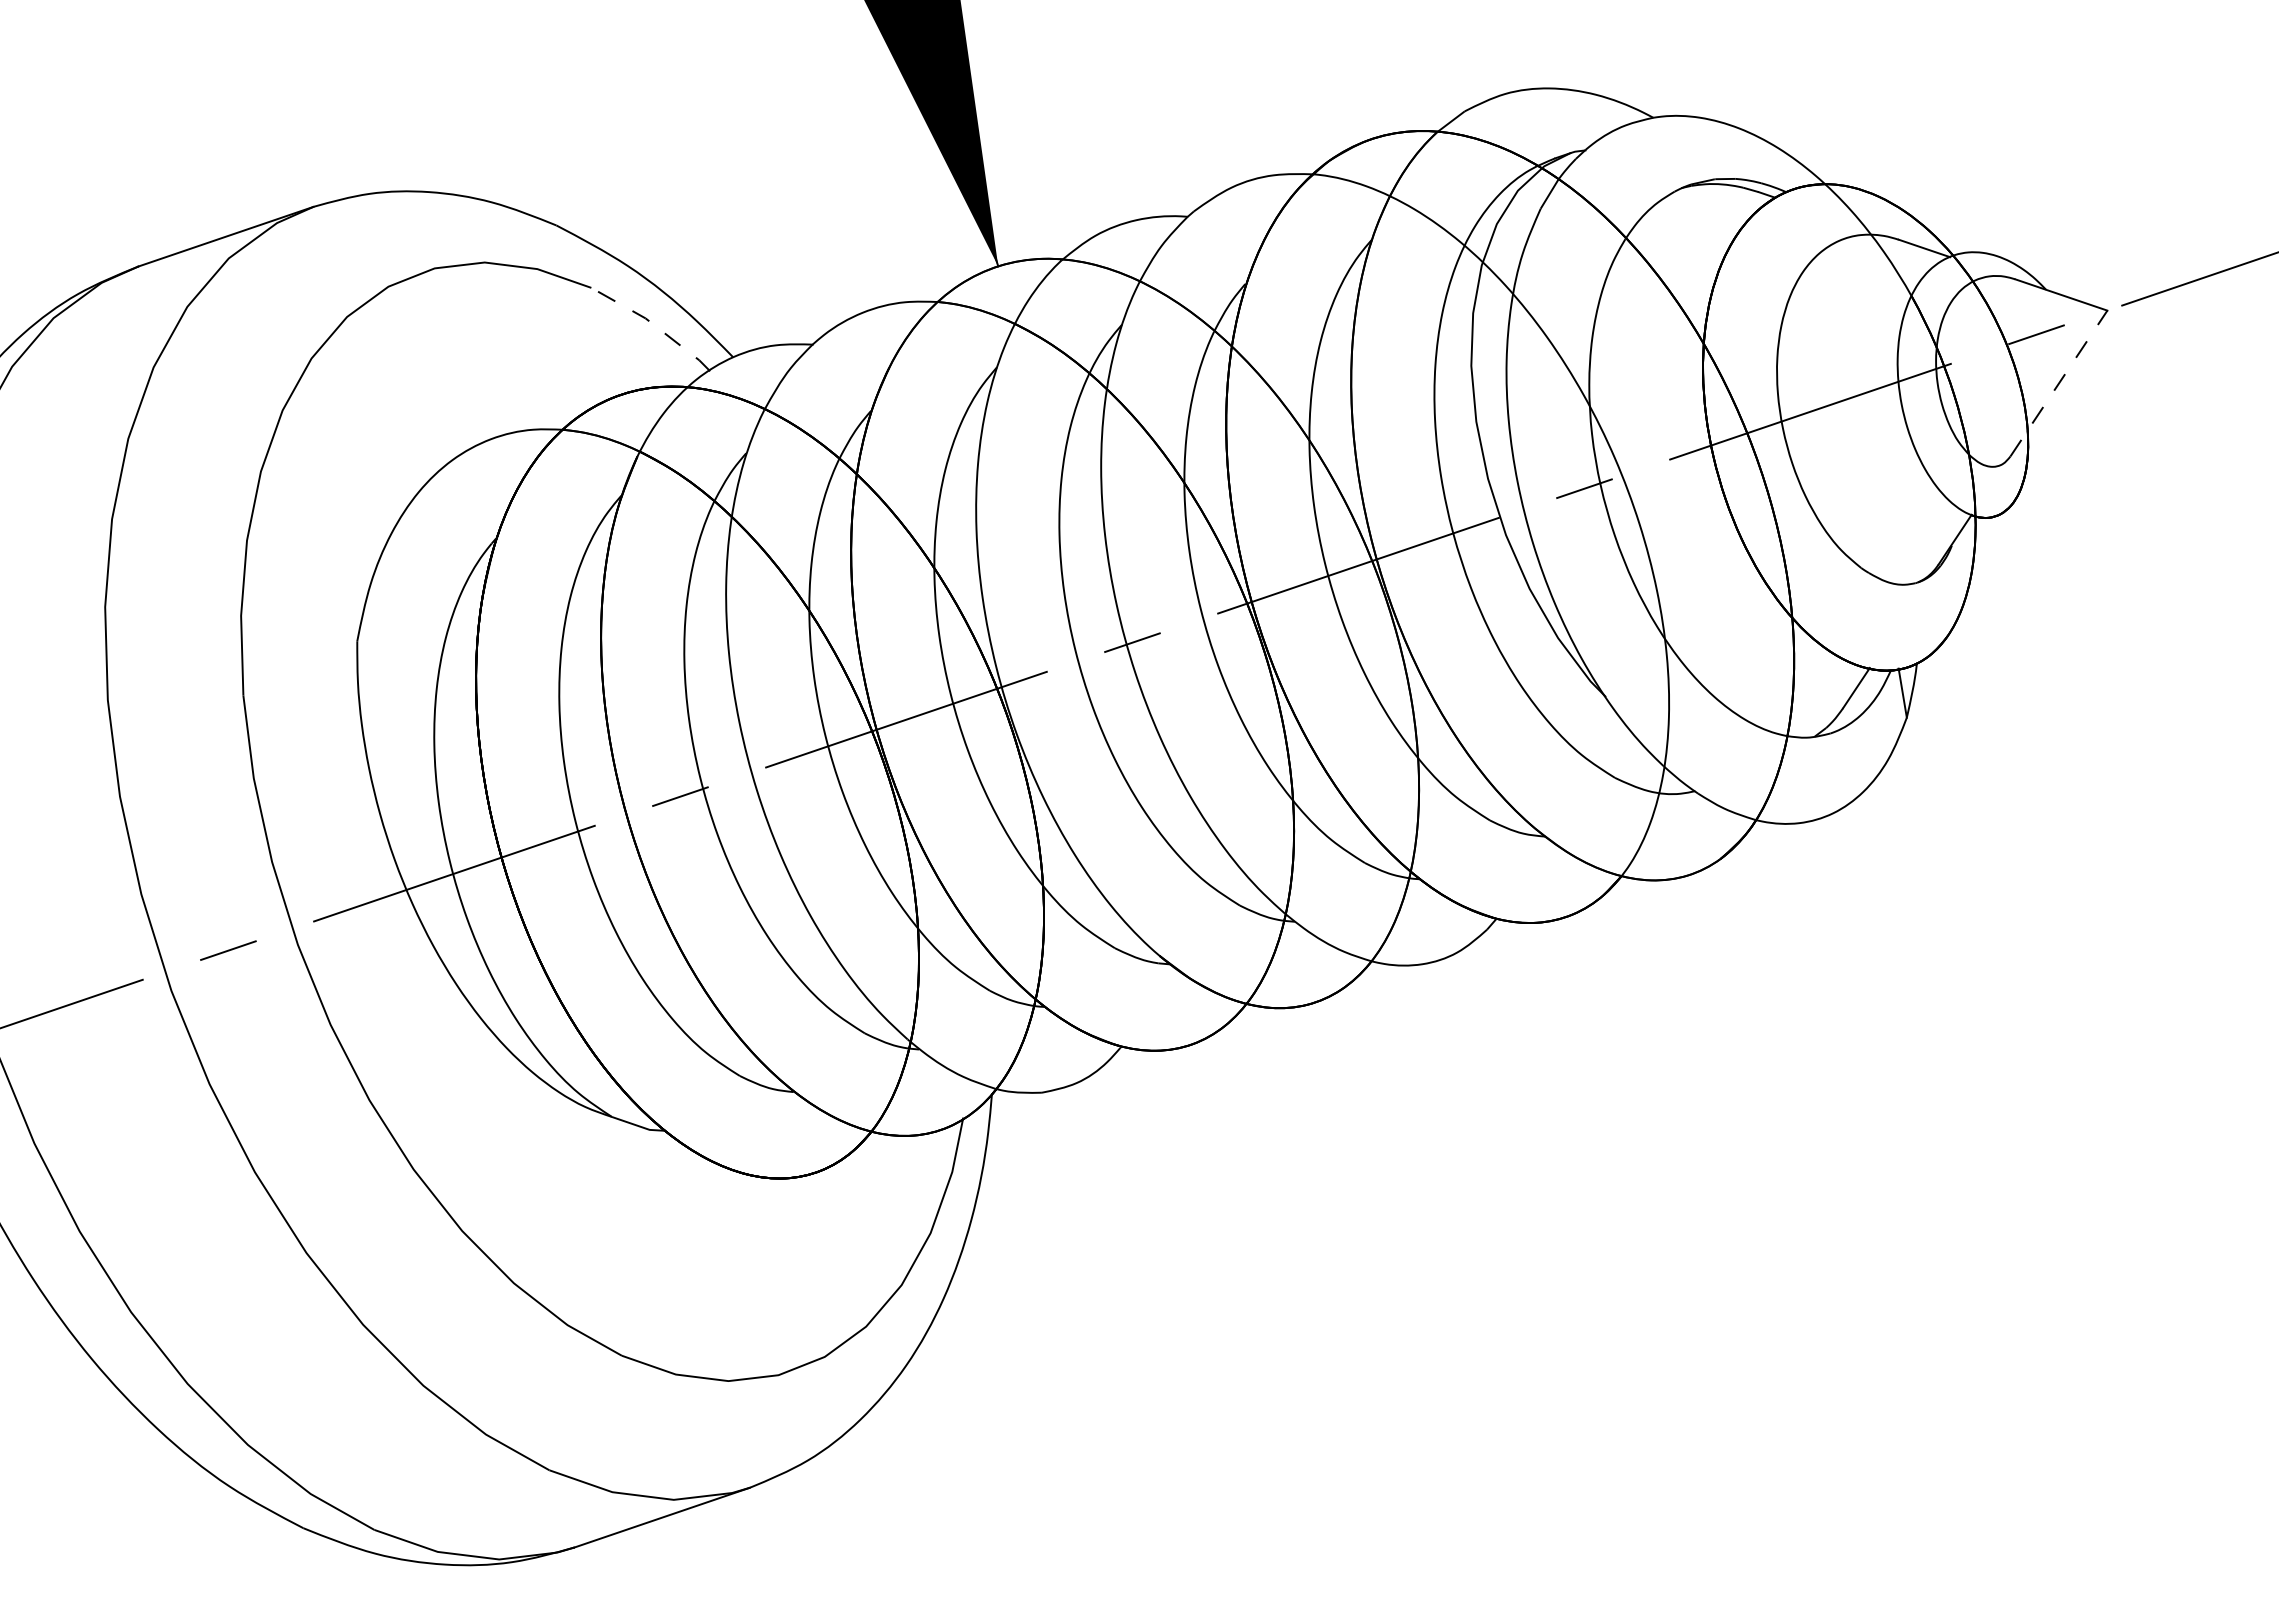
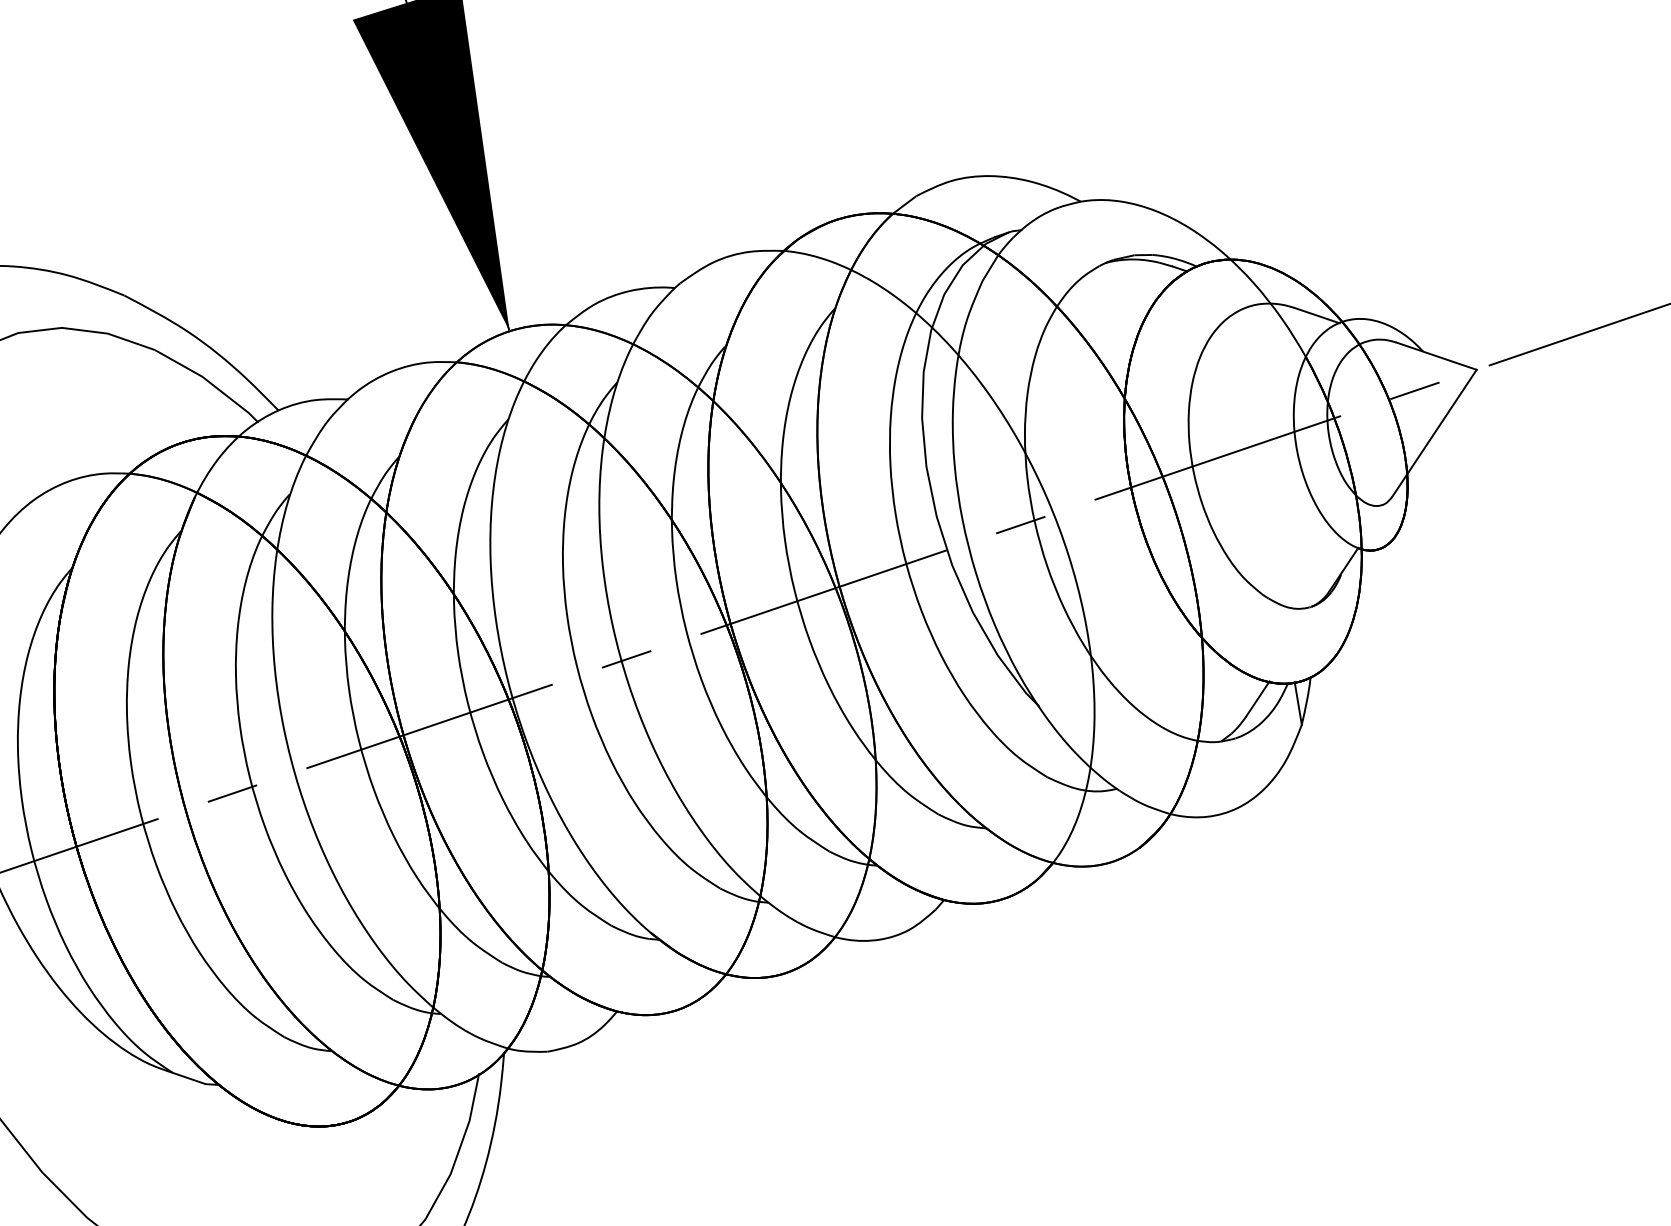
line: (654, 325) -> (209, 382), dashed -> solid
line: (2058, 383) -> (1434, 433), dashed -> solid

